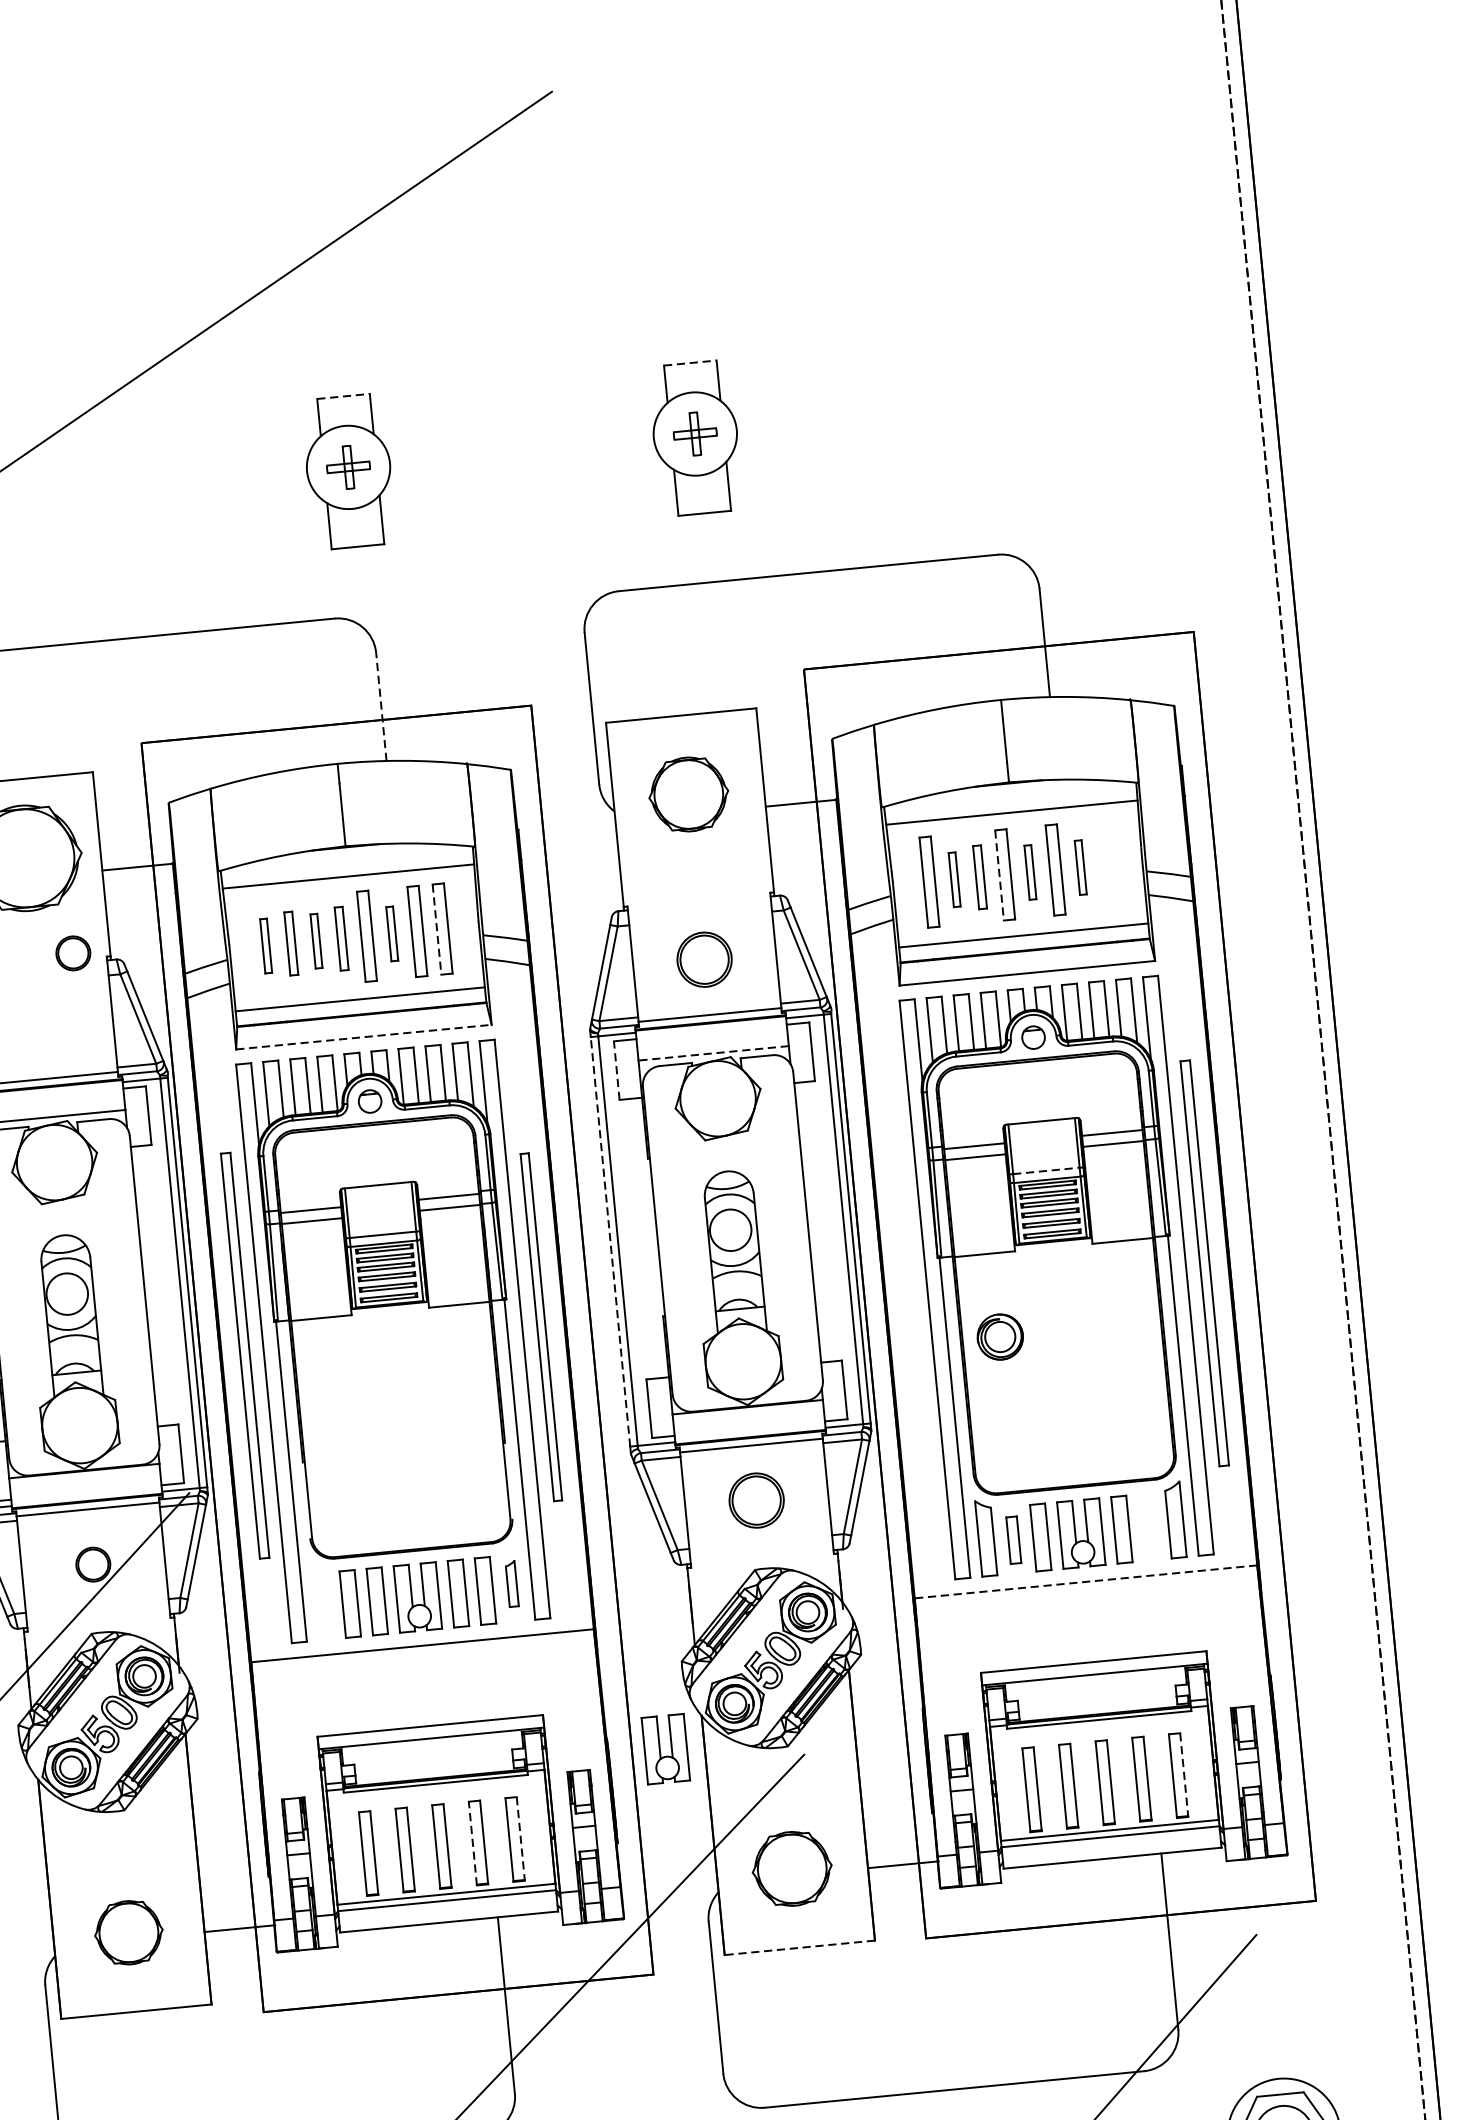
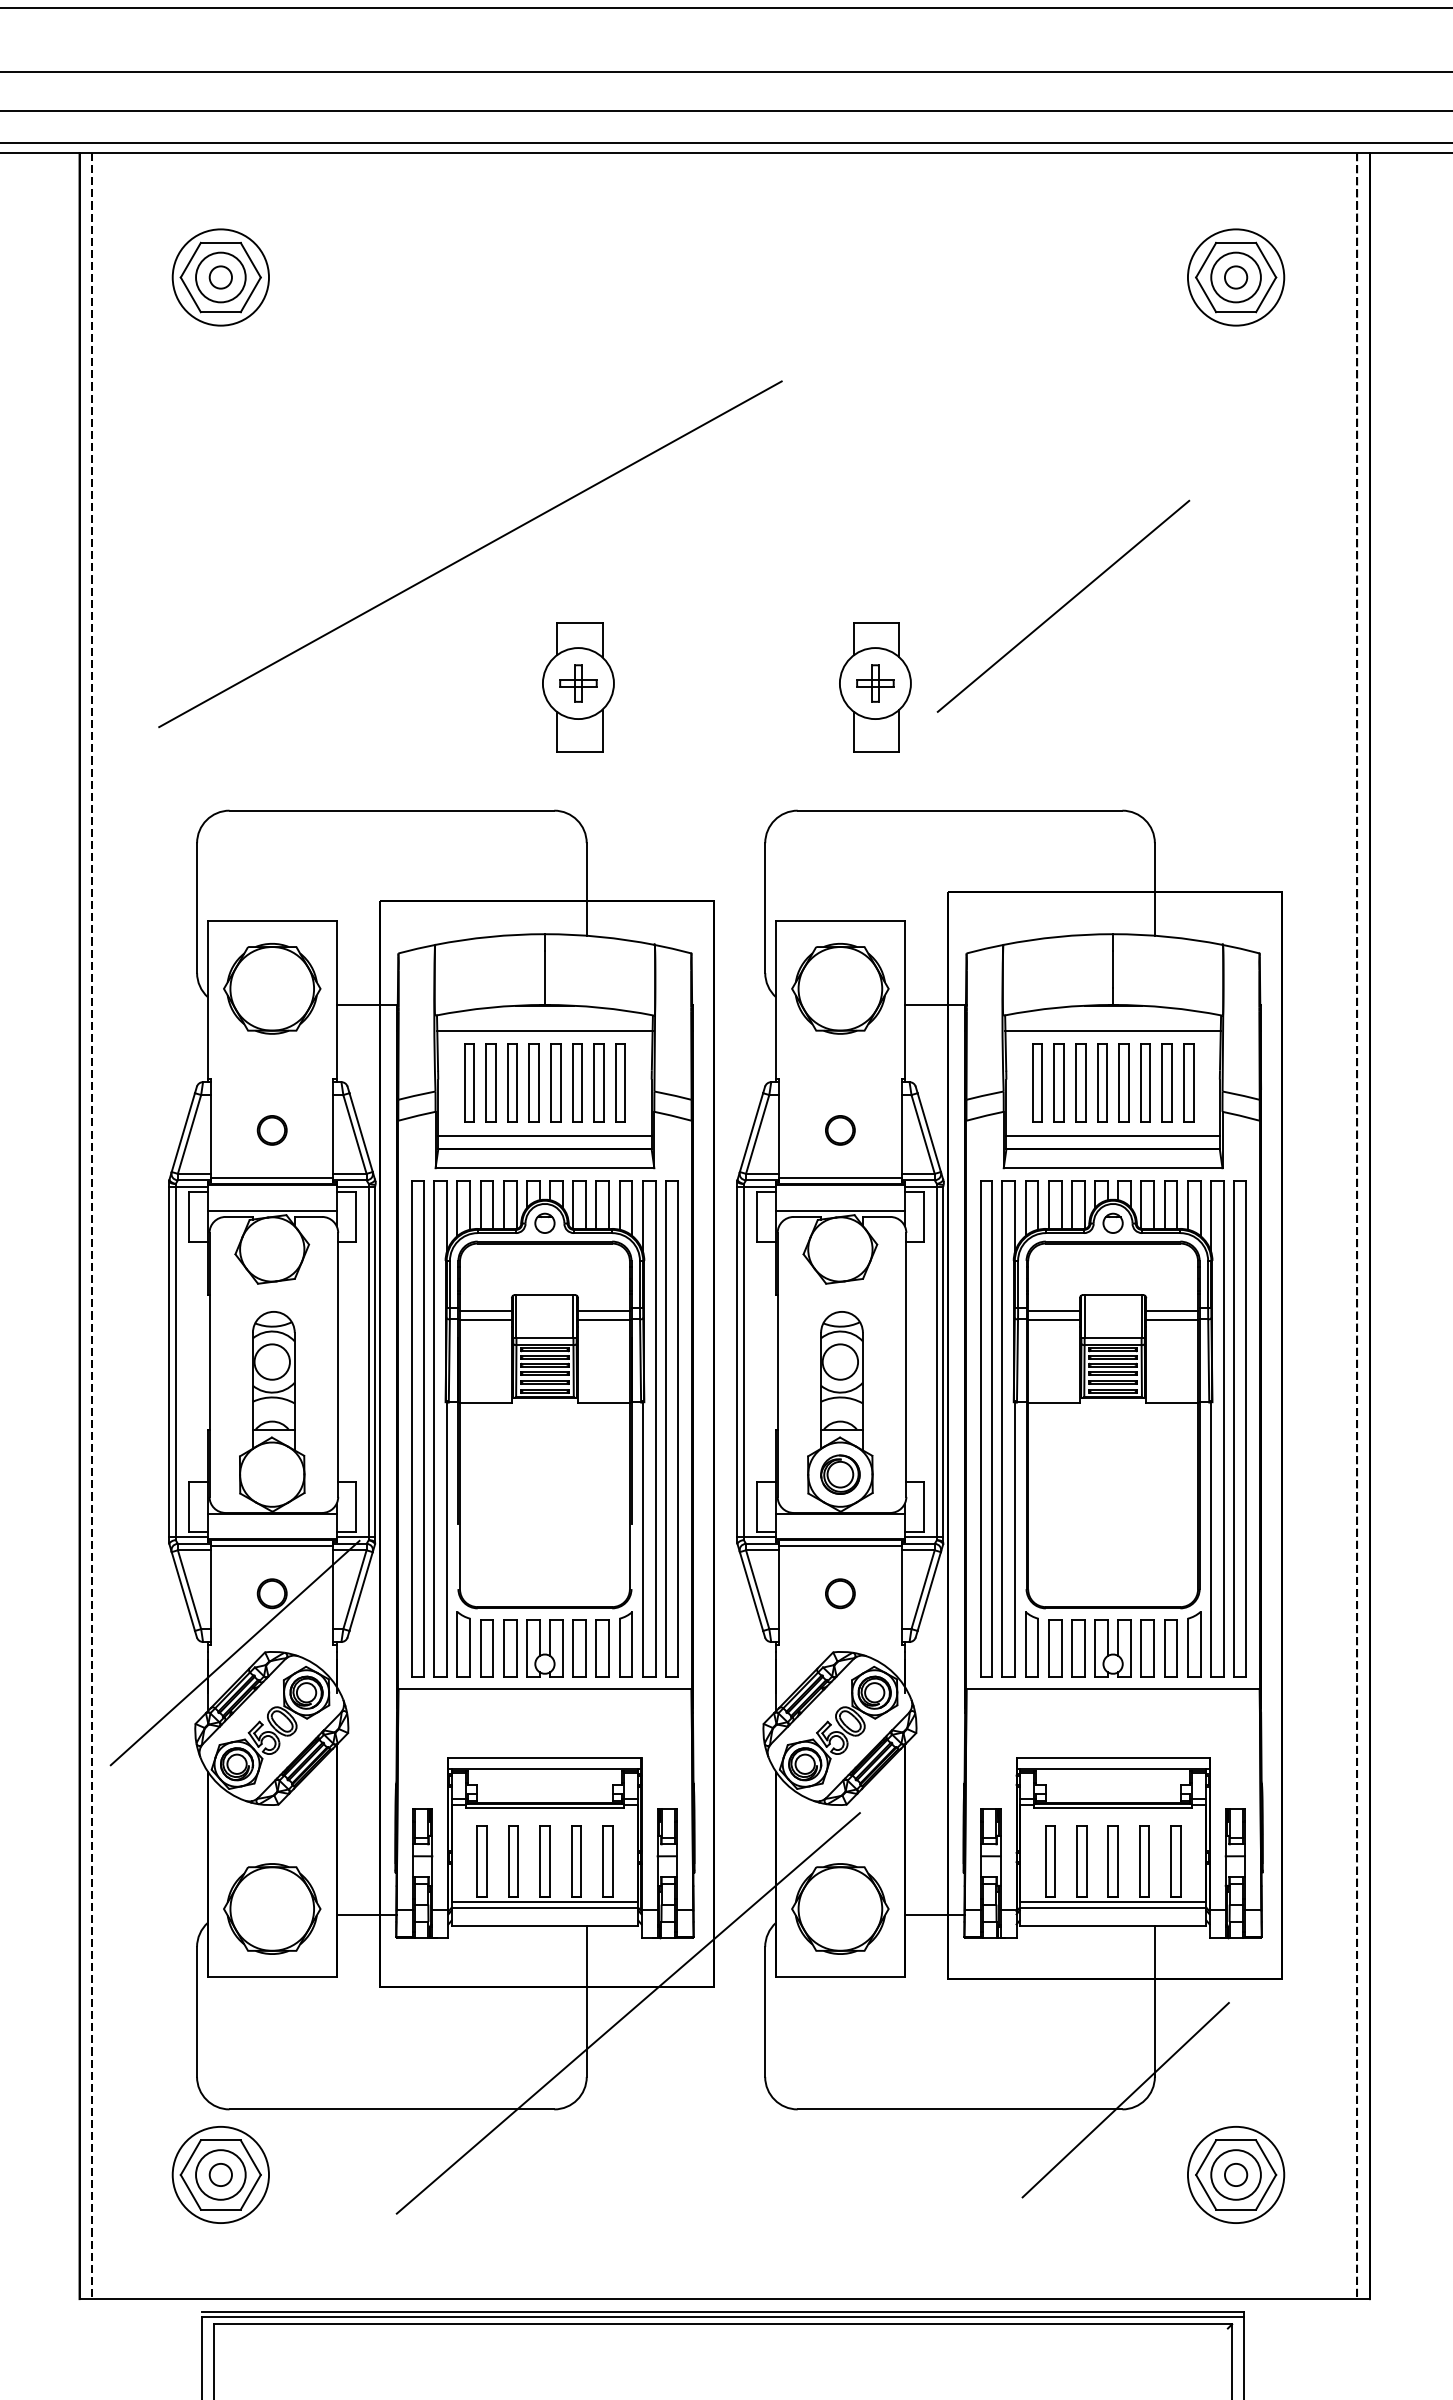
line: (906, 321) -> (1063, 605), added
line: (689, 362) -> (876, 622), dashed -> solid
line: (344, 395) -> (580, 622), dashed -> solid
line: (380, 705) -> (586, 888), dashed -> solid
part: (688, 794) -> (840, 988), size x1.43
part: (1105, 864) -> (1188, 1082), added
part: (1080, 867) -> (1166, 1082), size x1.67
part: (1029, 871) -> (1123, 1082), size x1.67
line: (999, 874) -> (1097, 1082), dashed -> solid
part: (979, 876) -> (1080, 1082), size x1.43
part: (953, 879) -> (1058, 1082), size x1.67
line: (436, 929) -> (615, 1082), dashed -> solid
part: (392, 933) -> (577, 1082), size x1.67
part: (340, 938) -> (533, 1082), size x1.43
part: (316, 940) -> (512, 1082), size x1.67
part: (290, 943) -> (490, 1082), size x1.43
part: (266, 945) -> (469, 1082), size x1.67
part: (72, 953) -> (271, 1130), moved
circle: (704, 959) -> (840, 1130), size x0.62
line: (364, 1037) -> (545, 1168), dashed -> solid
line: (712, 1053) -> (839, 1210), dashed -> solid
line: (616, 1069) -> (756, 1216), dashed -> solid
line: (1046, 1170) -> (1113, 1337), dashed -> solid
line: (610, 1241) -> (737, 1361), dashed -> solid
part: (1204, 1262) -> (1239, 1428), size x1.43
part: (908, 1291) -> (986, 1428), added
part: (540, 1326) -> (671, 1428), size x1.67
part: (1000, 1336) -> (840, 1474), moved
part: (244, 1355) -> (417, 1428), size x1.43
part: (756, 1500) -> (840, 1593), size x0.62
part: (1148, 1527) -> (1170, 1648), added
part: (1014, 1540) -> (1055, 1648), size x1.43
line: (1086, 1581) -> (1113, 1689), dashed -> solid
part: (511, 1584) -> (625, 1644), size x1.67
part: (322, 1602) -> (463, 1644), added
part: (665, 1749) -> (742, 1797), removed
line: (1184, 1775) -> (1180, 1861), dashed -> solid
line: (520, 1839) -> (612, 1861), dashed -> solid
line: (472, 1843) -> (571, 1861), dashed -> solid
part: (792, 1868) -> (840, 1908), size x1.43
part: (129, 1932) -> (272, 1908), size x1.67
line: (798, 1947) -> (839, 1976), dashed -> solid

